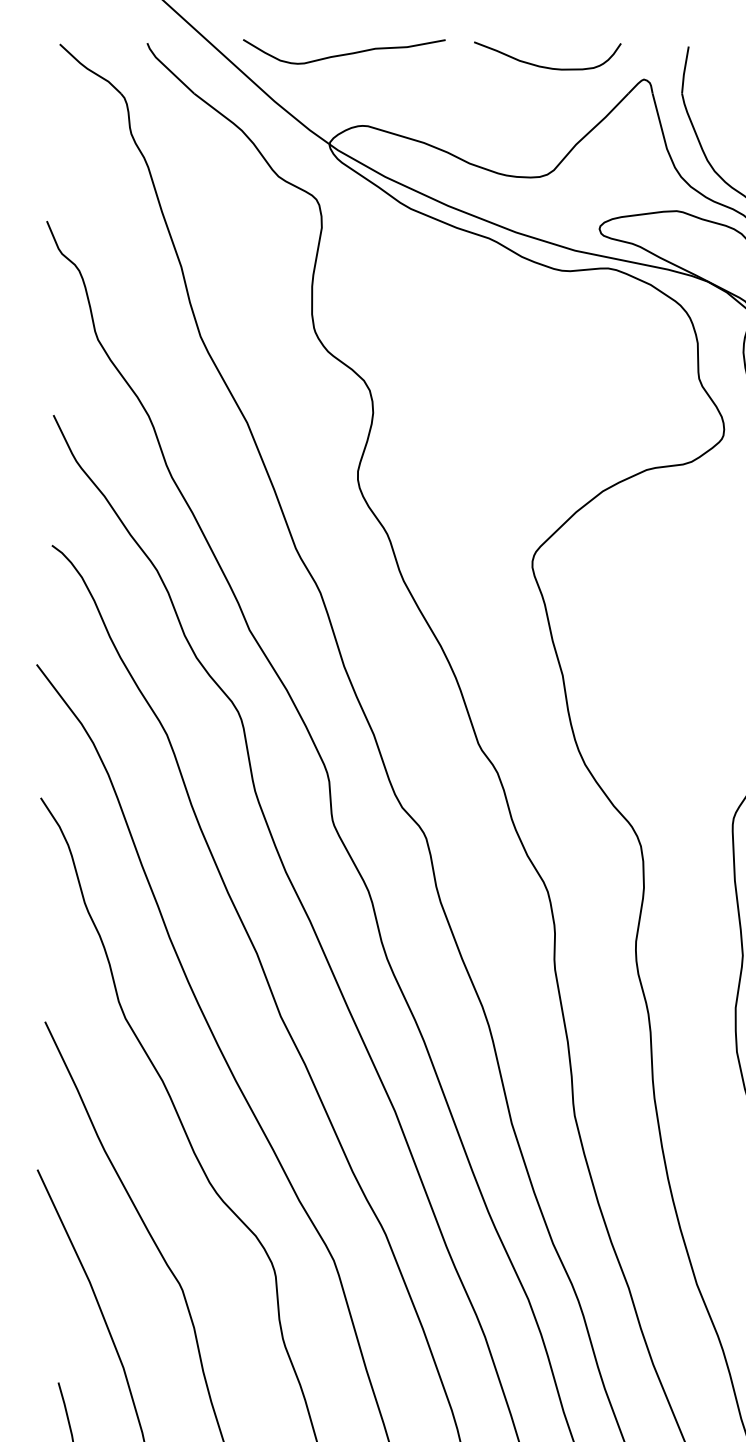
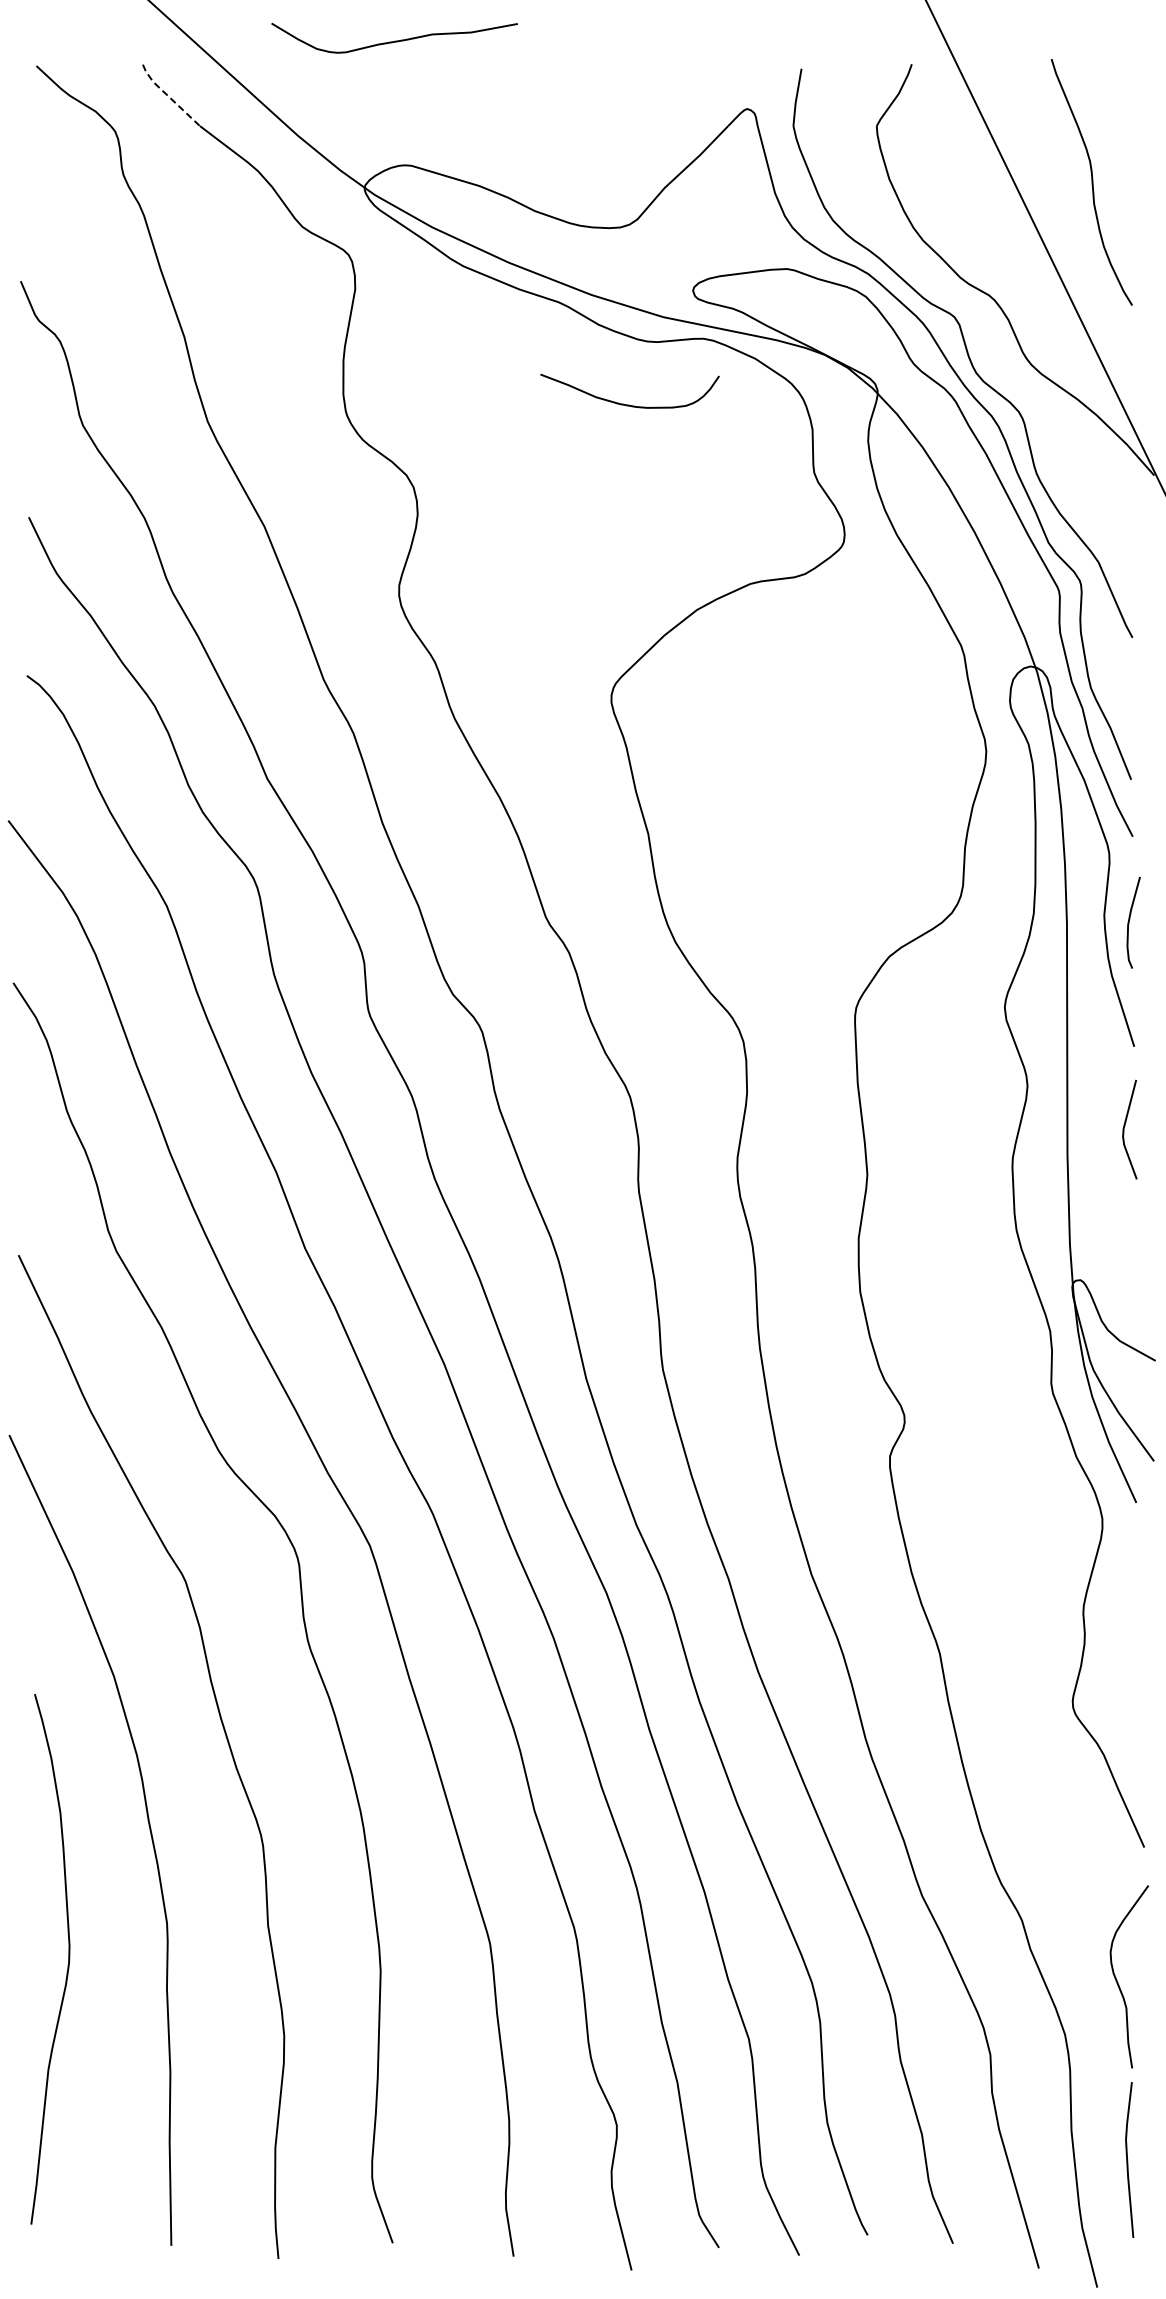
curve: (345, 53) -> (395, 40), moved
curve: (547, 66) -> (629, 404), moved
line: (168, 69) -> (168, 96), solid -> dashed

